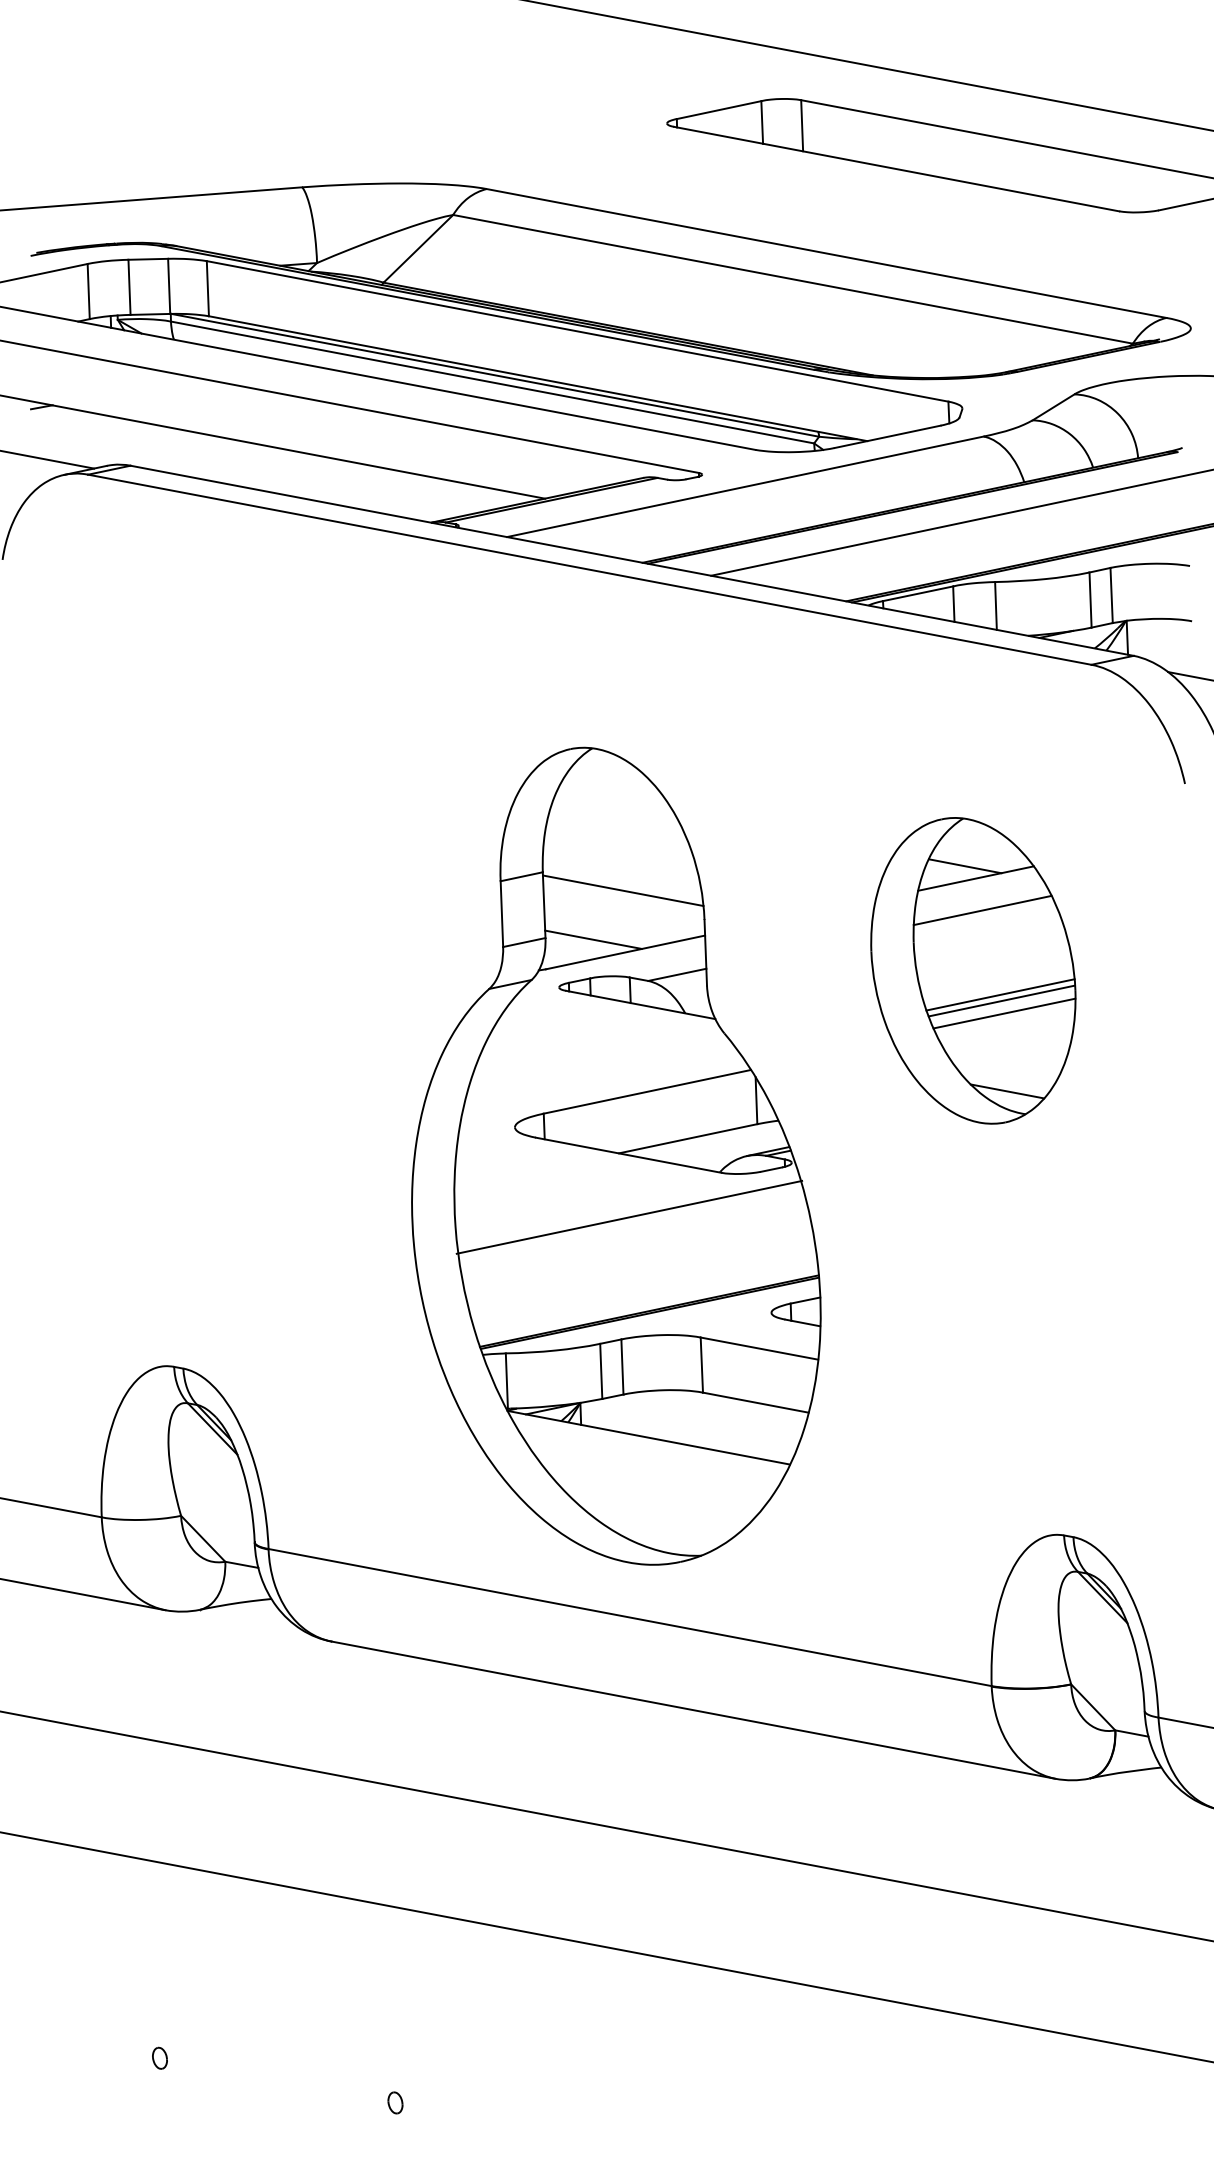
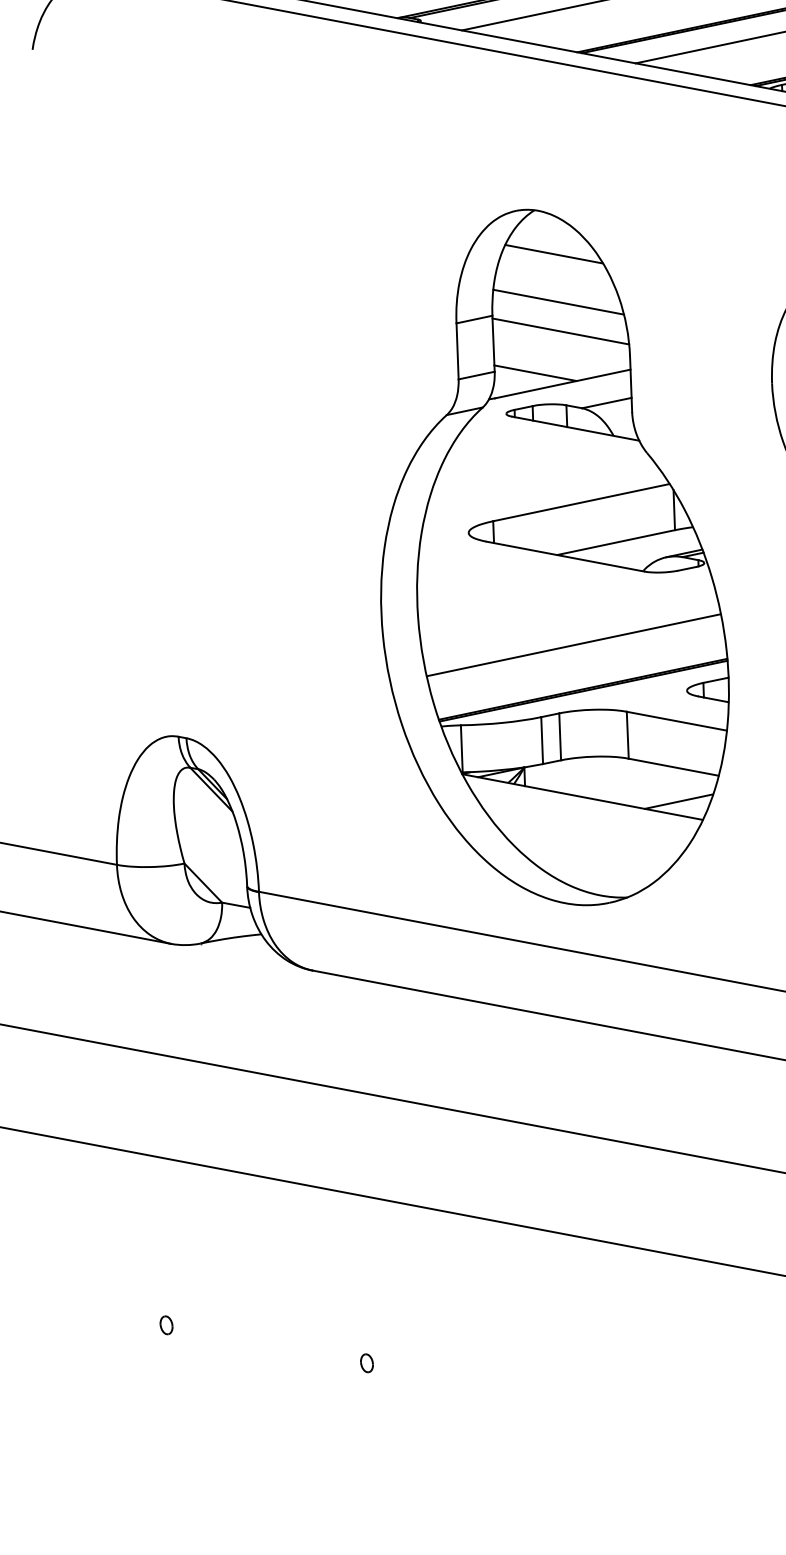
line: (615, 799) -> (554, 253), added
line: (620, 855) -> (558, 301), added
line: (629, 1216) -> (573, 644), moved
line: (761, 1442) -> (678, 801), added

